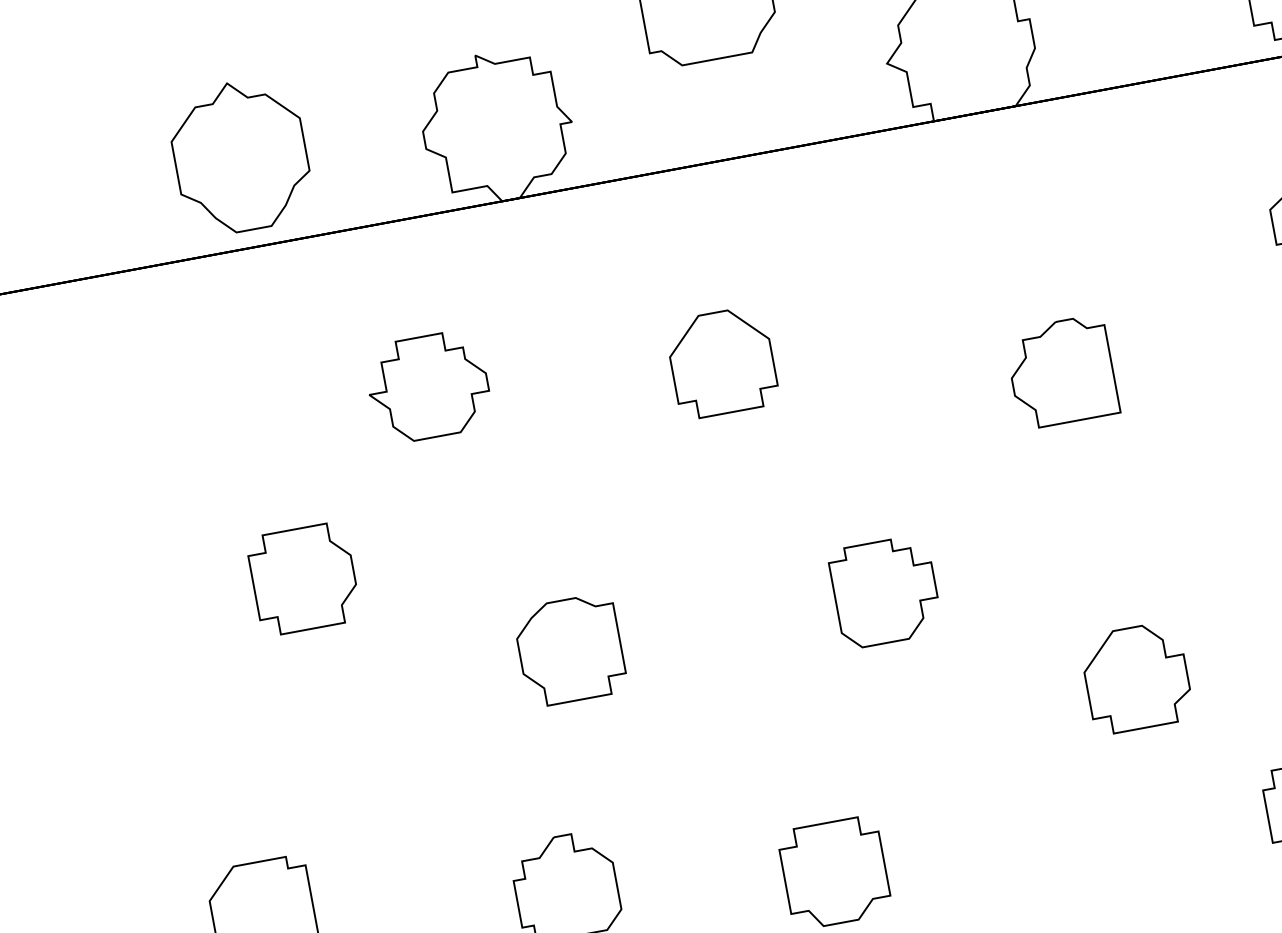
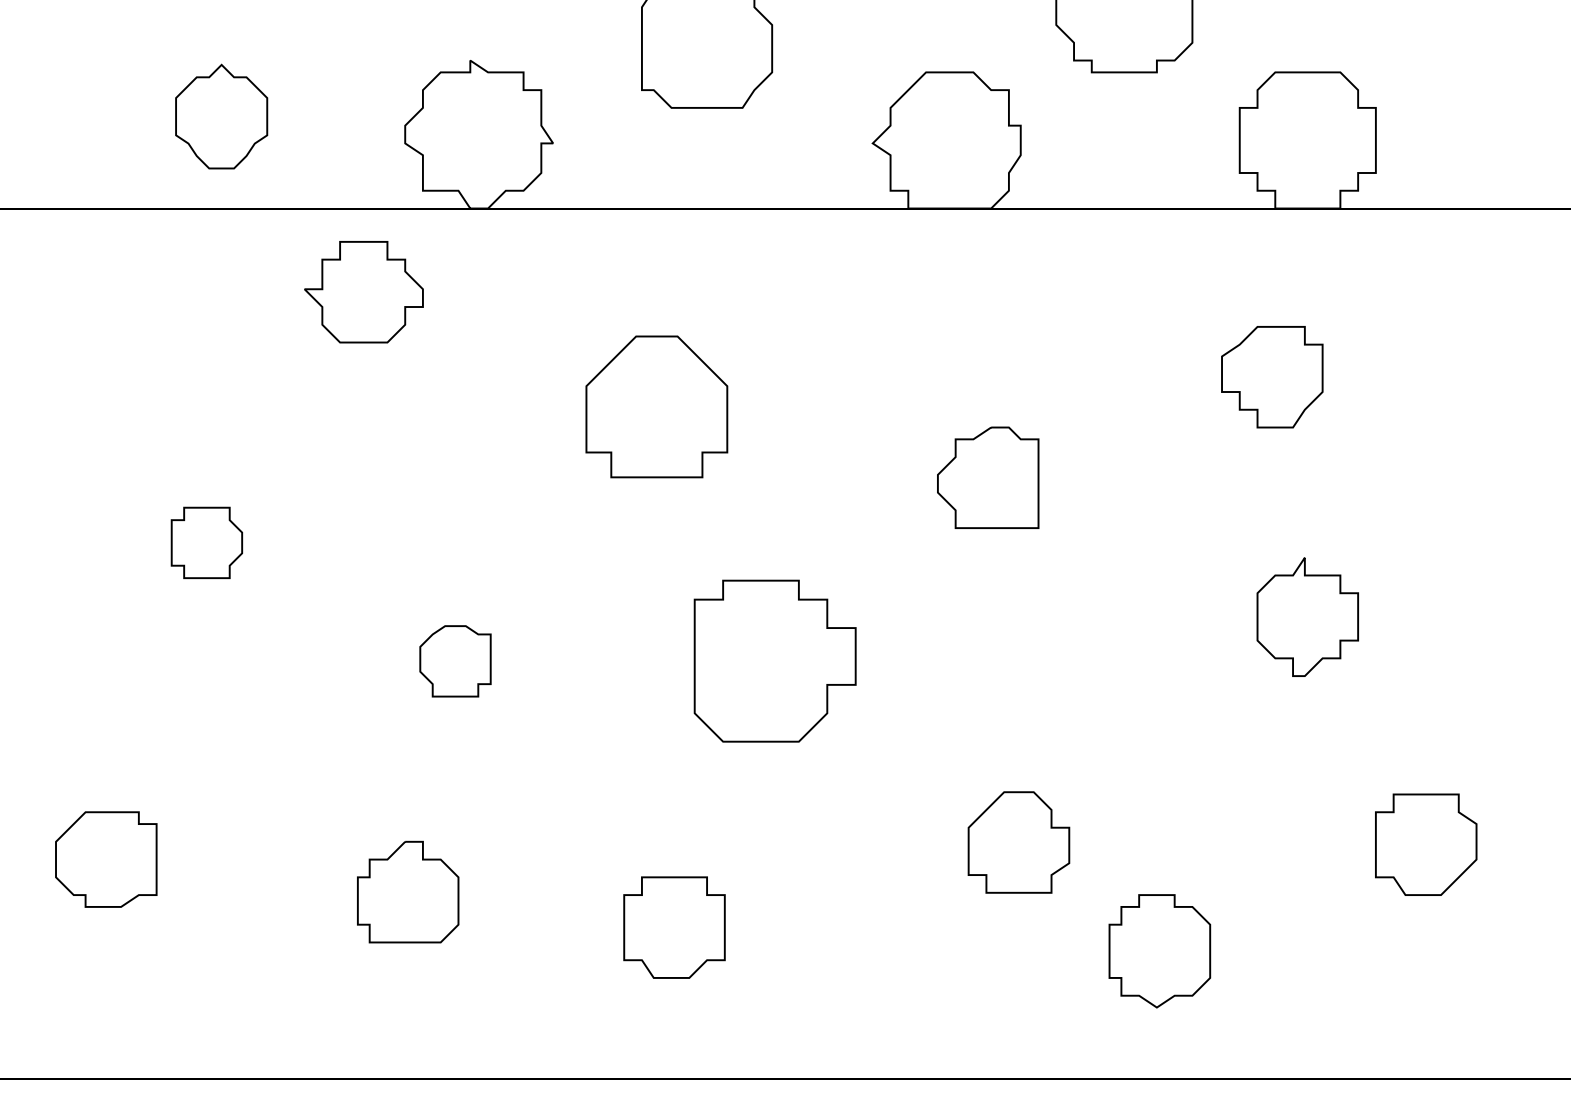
part: (240, 156) -> (221, 116), size x0.7
part: (721, 362) -> (656, 406), size x1.4
part: (427, 387) -> (363, 292), moved
part: (303, 578) -> (206, 542), size x0.7
part: (884, 592) -> (774, 661), size x1.6
part: (570, 650) -> (455, 661), size x0.7
part: (1136, 678) -> (1018, 842), moved

